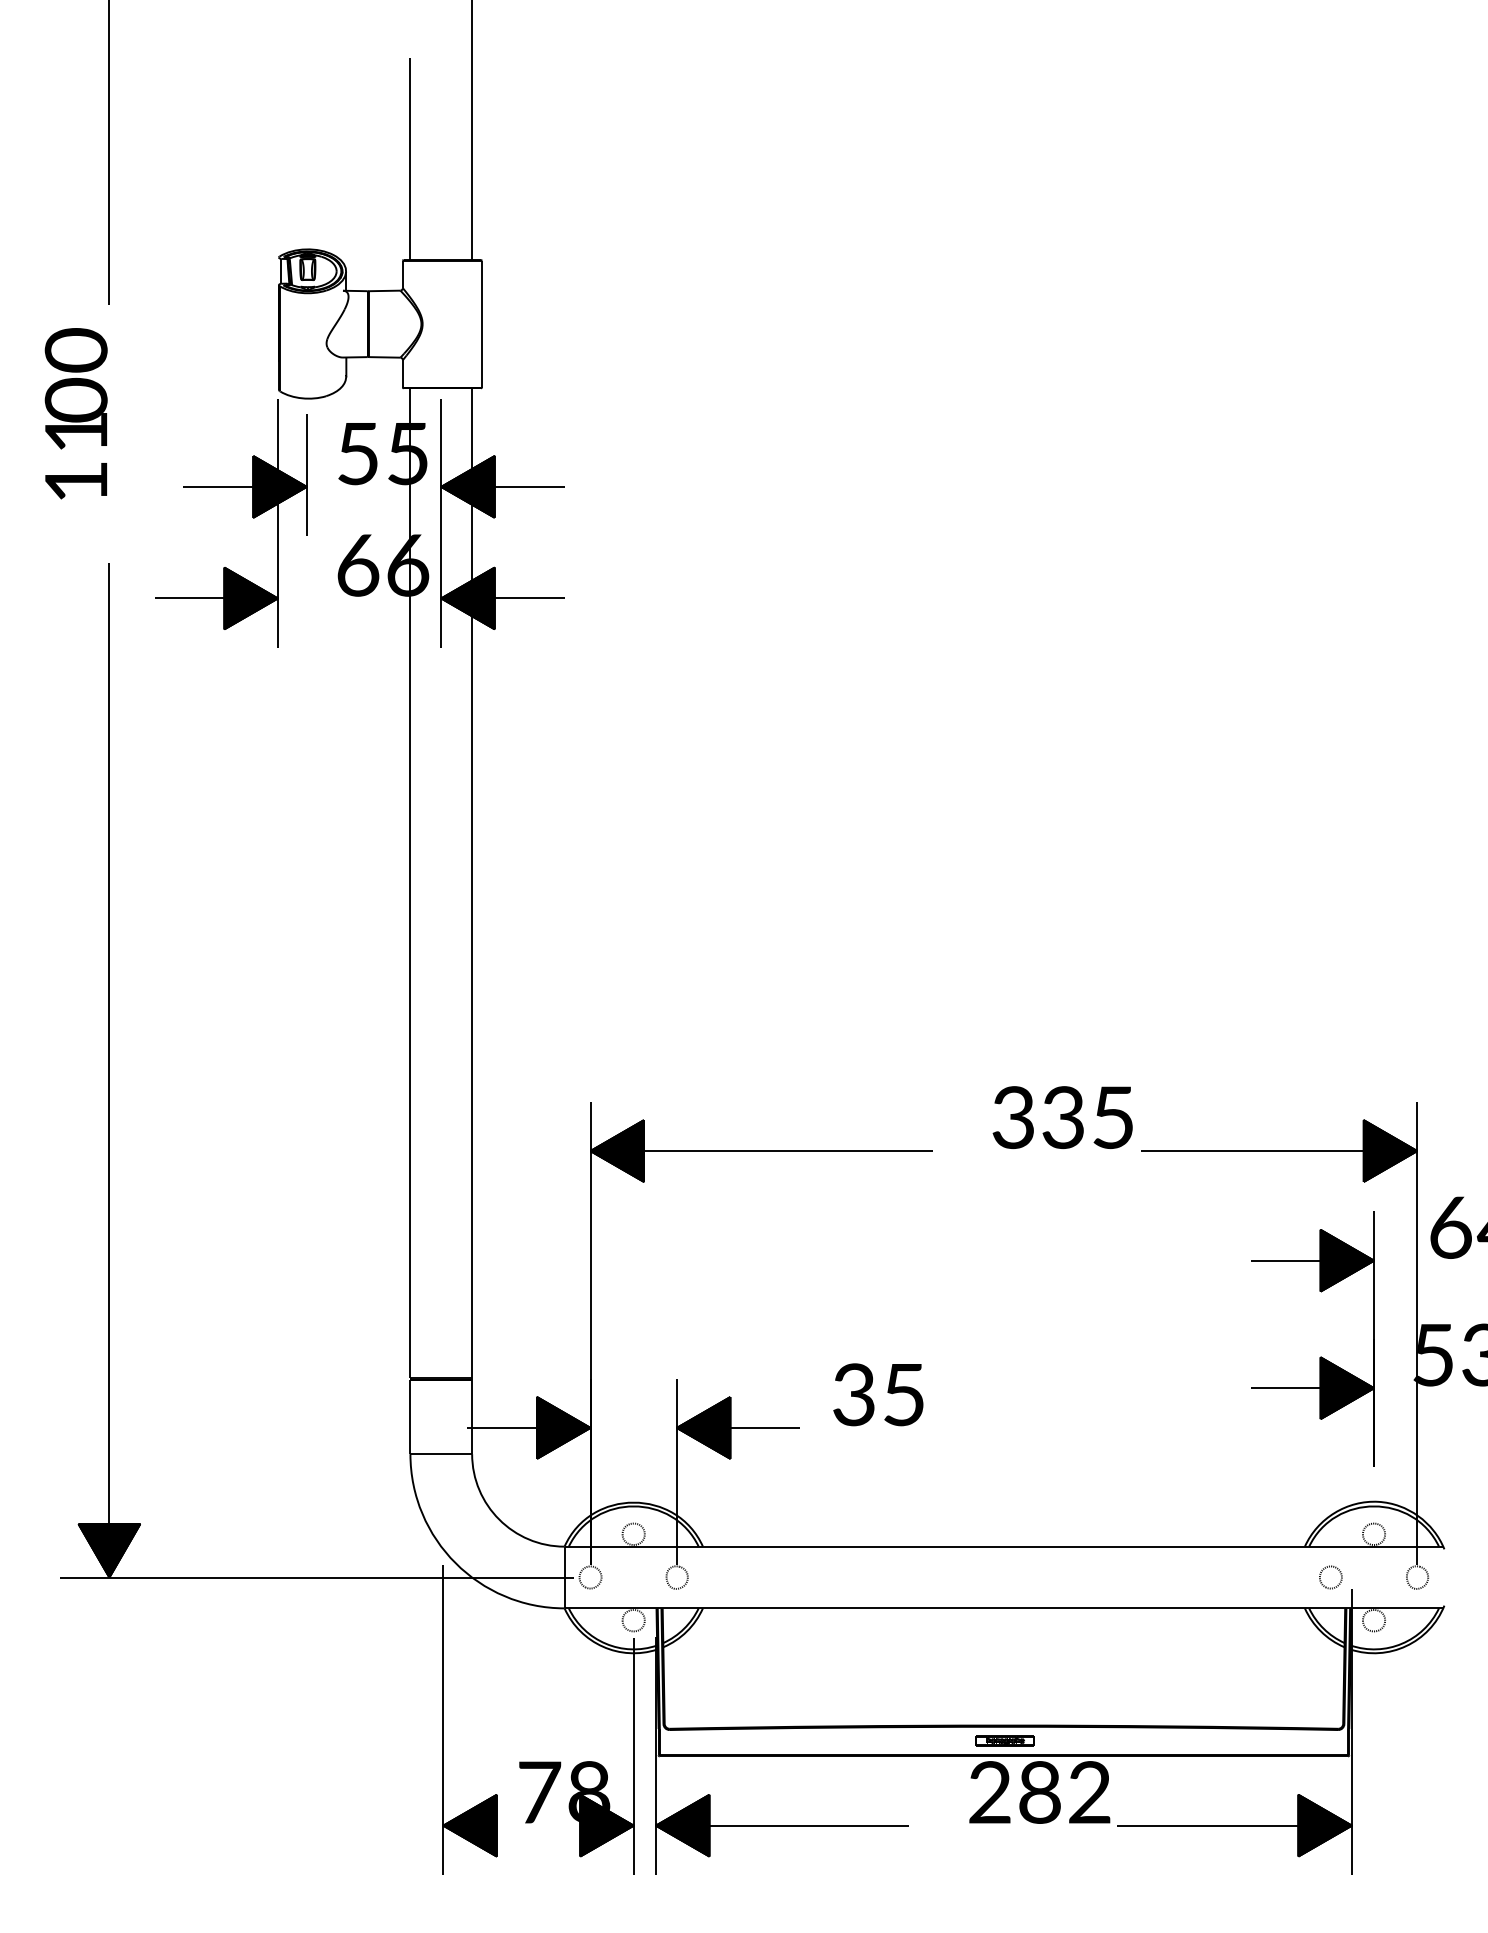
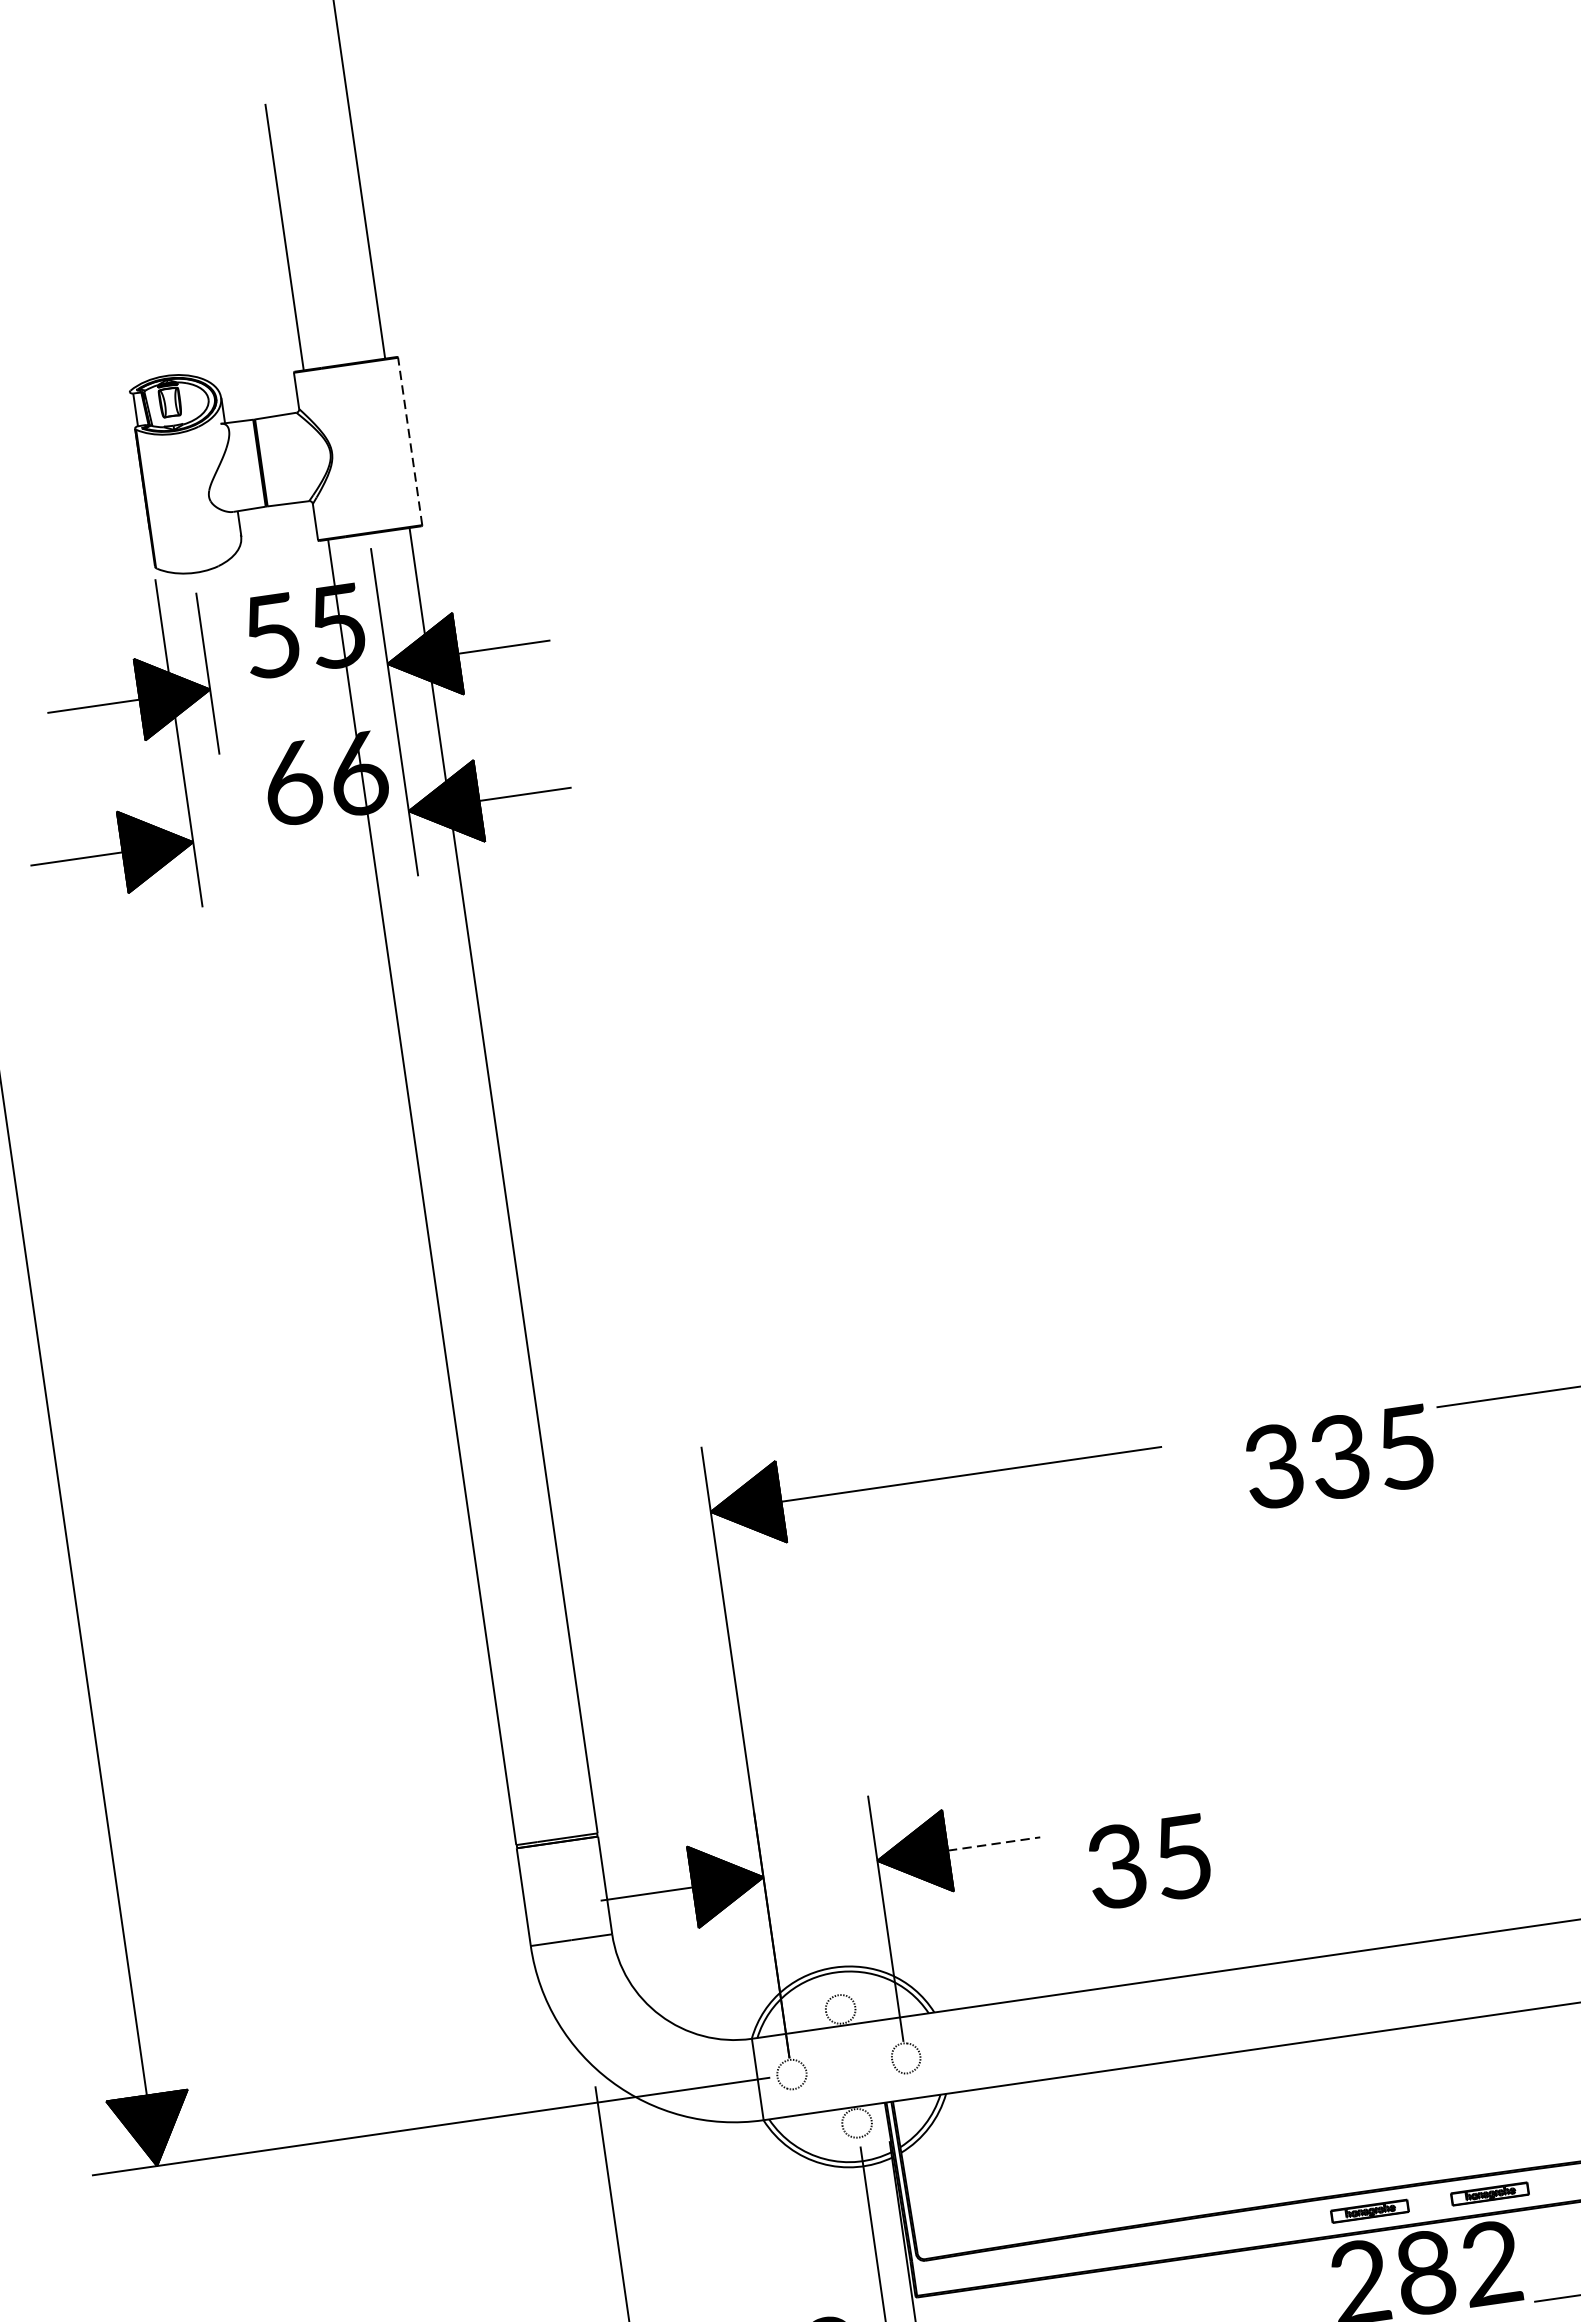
line: (481, 323) -> (409, 440), solid -> dashed
text: (1062, 1117) -> (1338, 1457), moved
text: (878, 1394) -> (1149, 1861), moved
line: (765, 1427) -> (994, 1843), solid -> dashed
part: (1095, 1740) -> (1489, 2193), added

